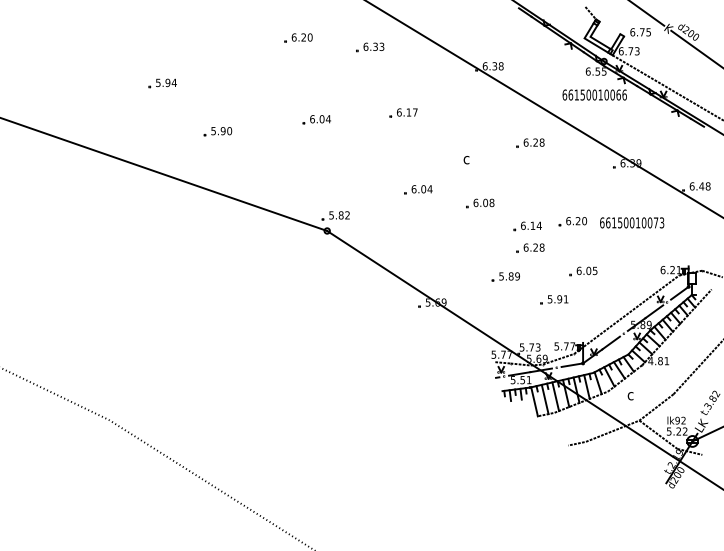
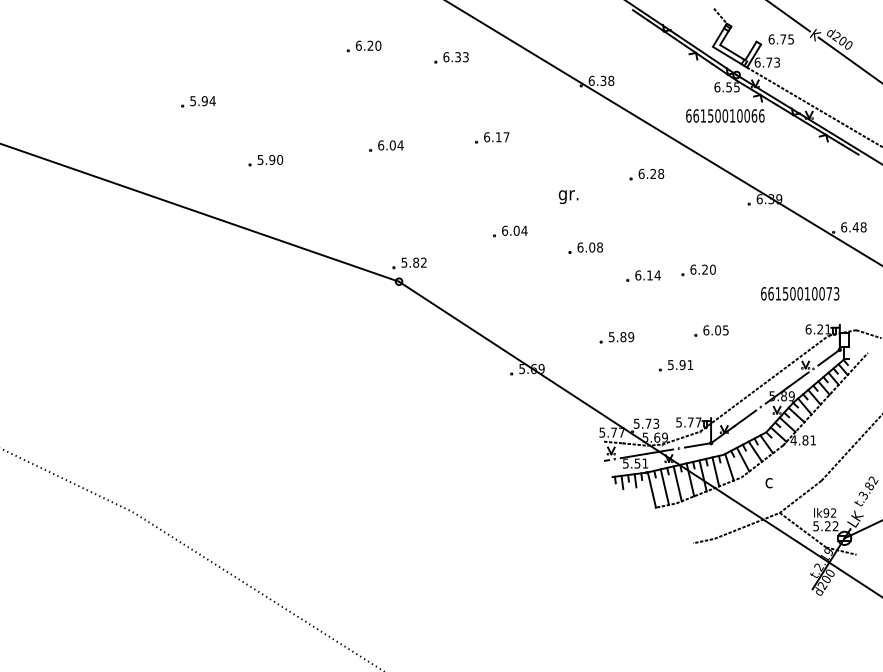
text: (466, 161) -> (568, 196), c -> gr.
text: (632, 222) -> (800, 293), moved
part: (530, 247) -> (646, 301), removed

